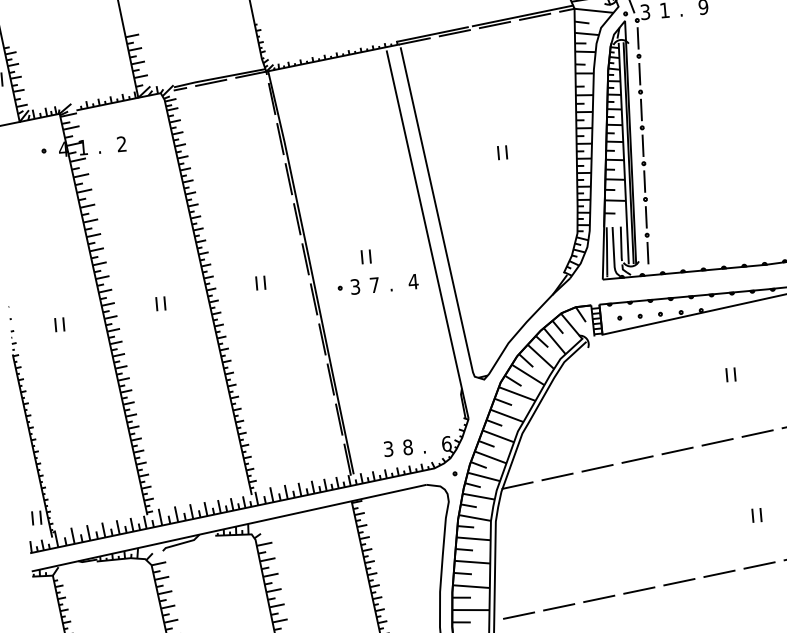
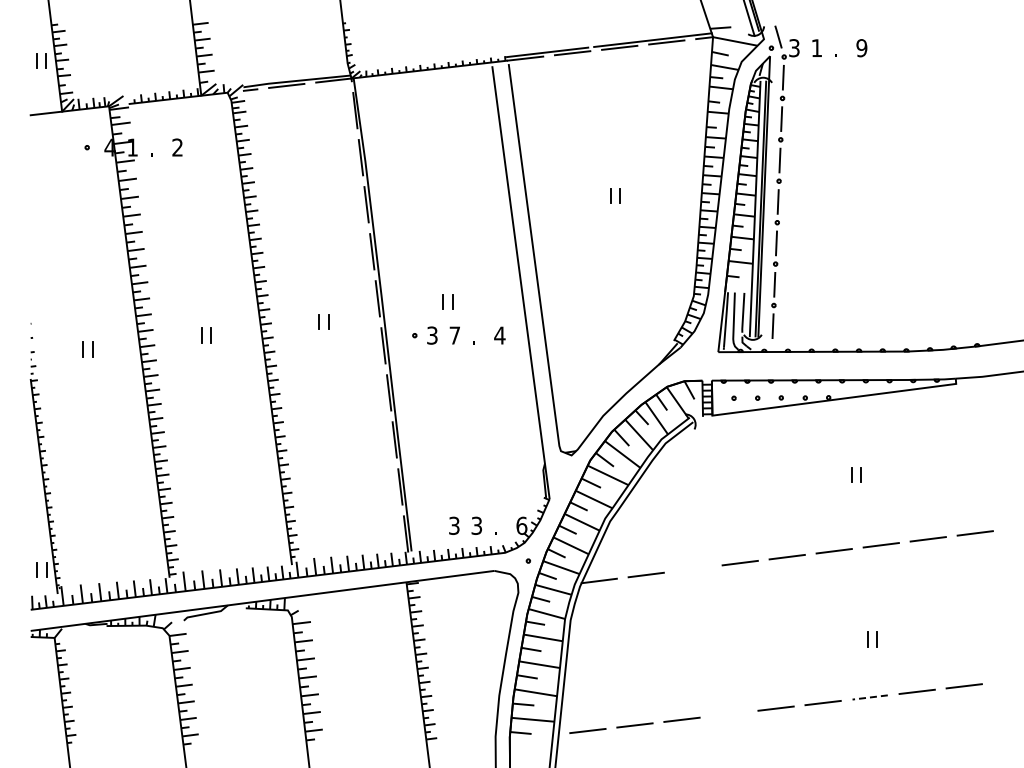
text: (407, 447) -> (476, 525), 8 -> 3
line: (596, 467) -> (692, 568), removed
line: (759, 565) -> (870, 697), solid -> dashed
line: (638, 590) -> (728, 714), removed

